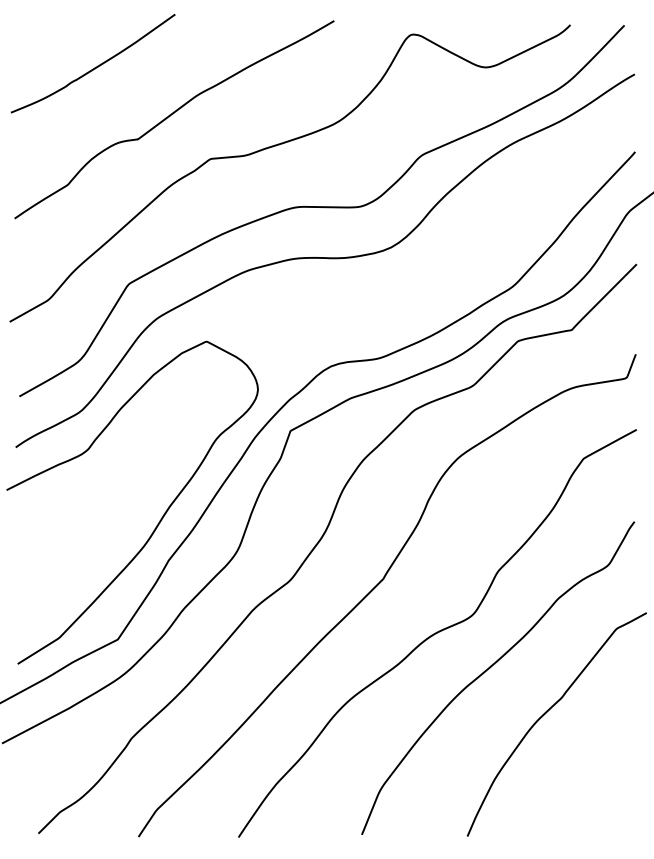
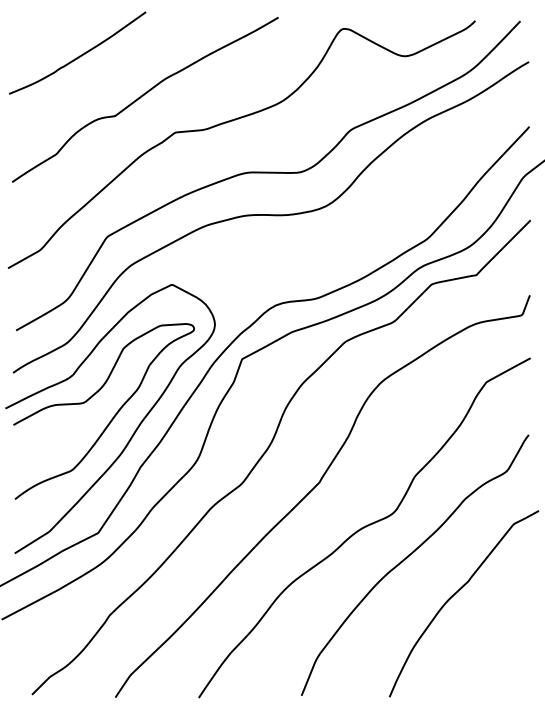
curve: (135, 500) -> (112, 417), added

